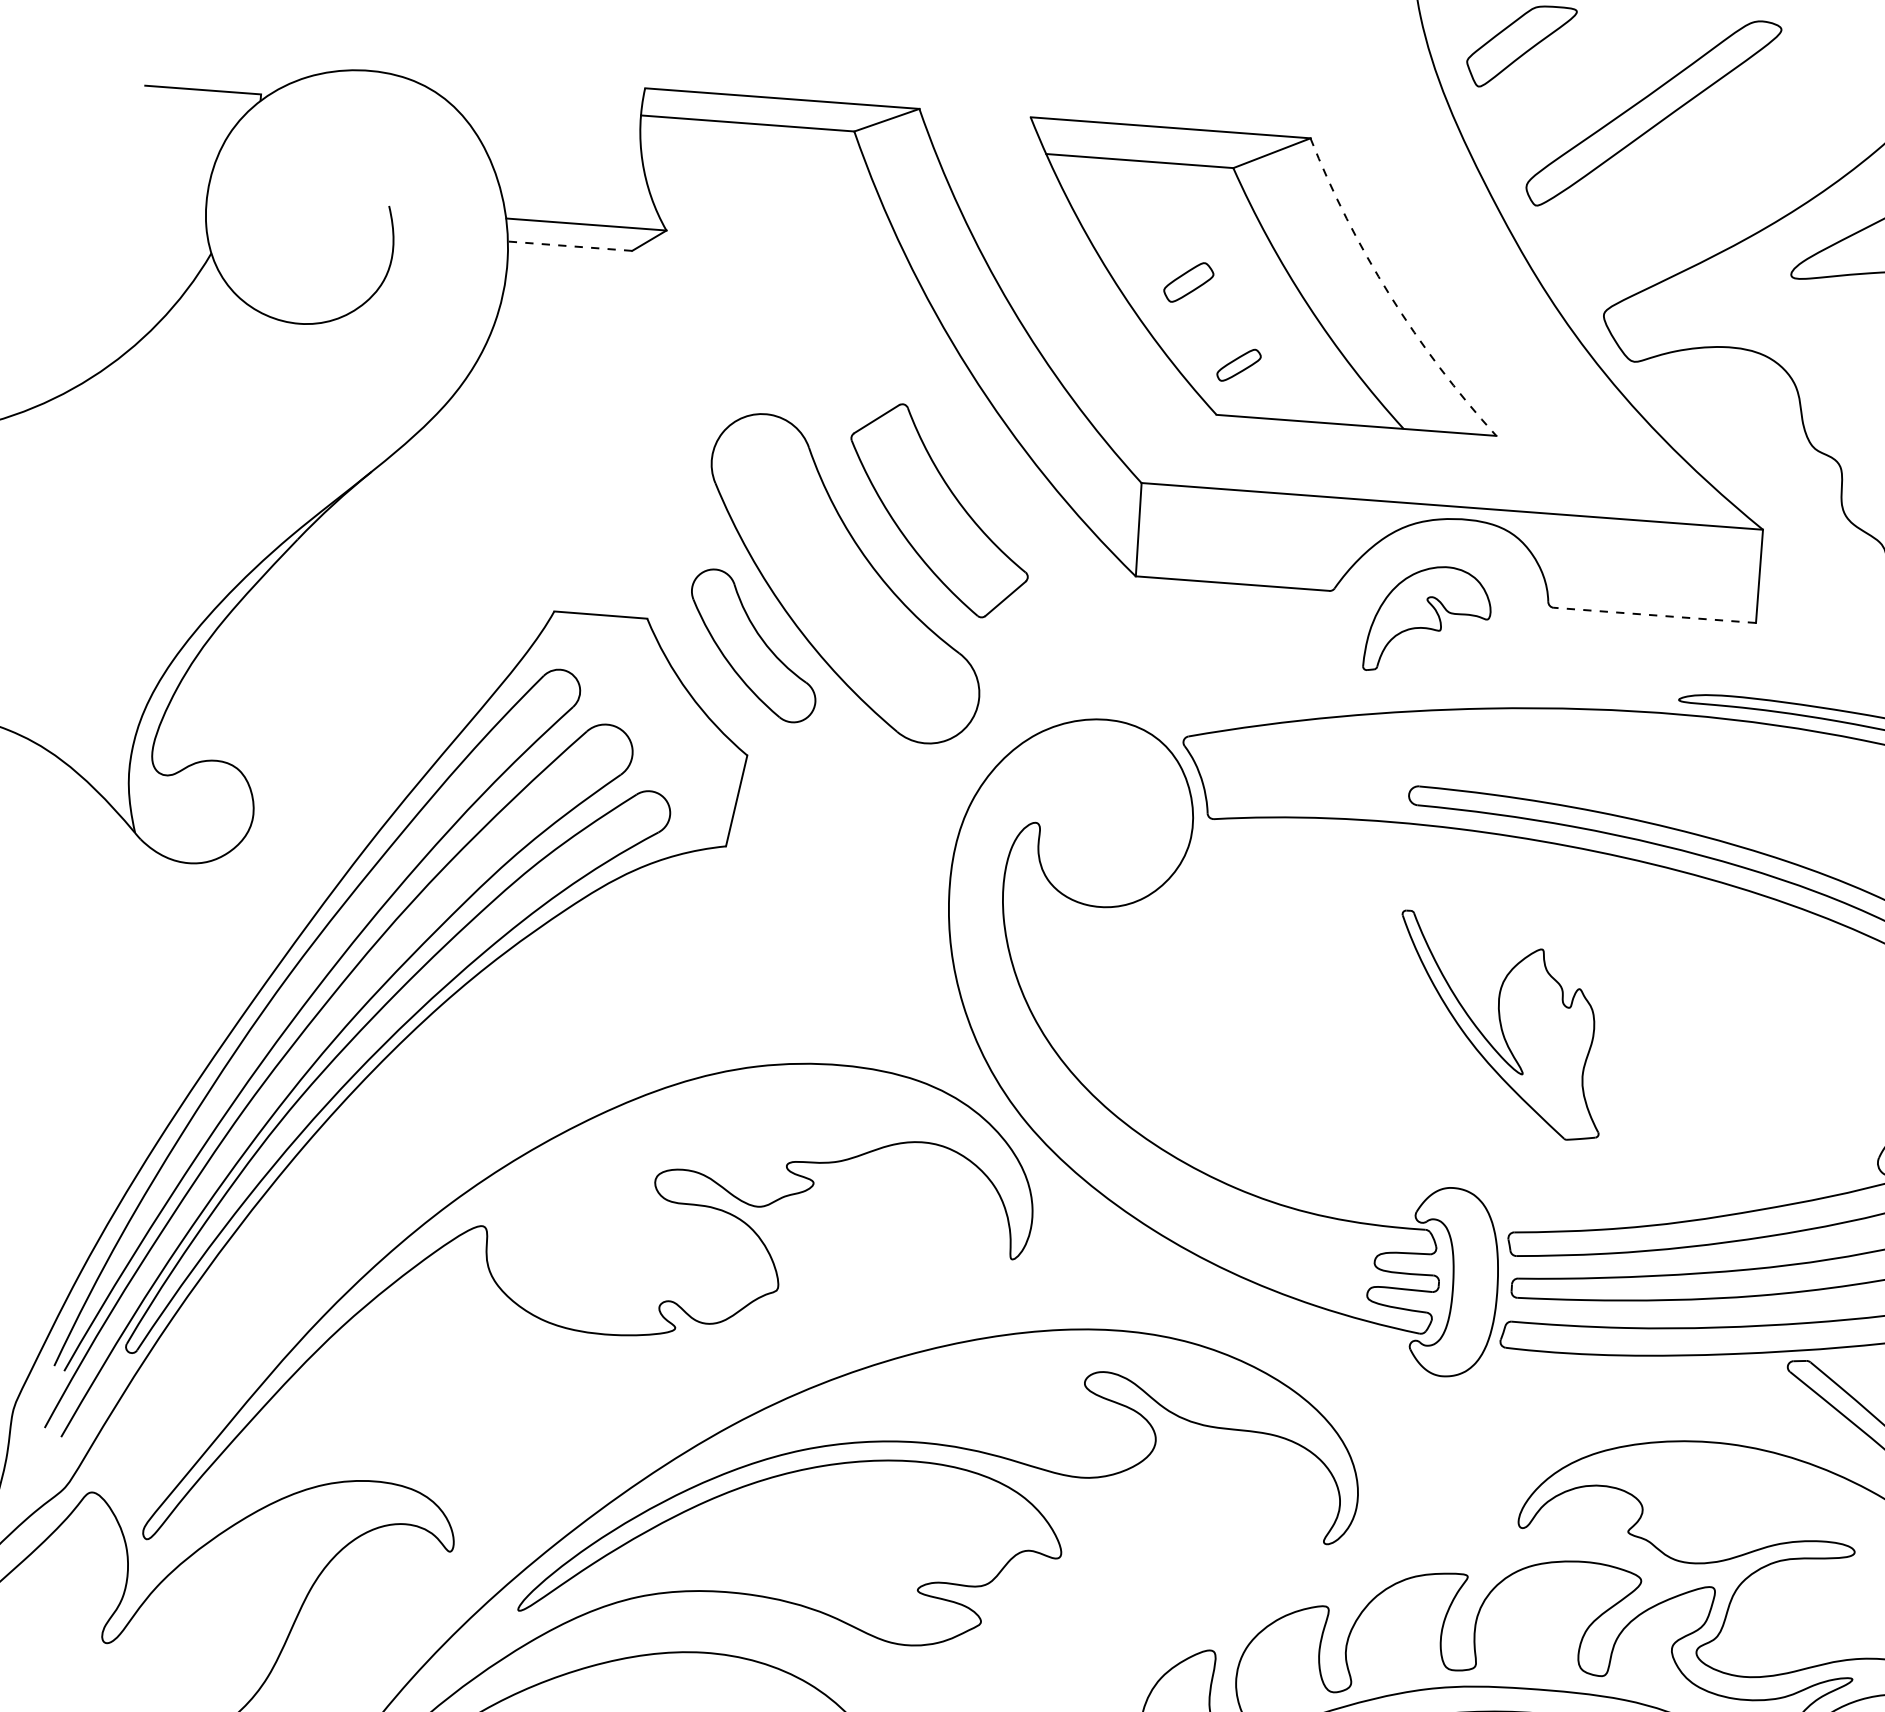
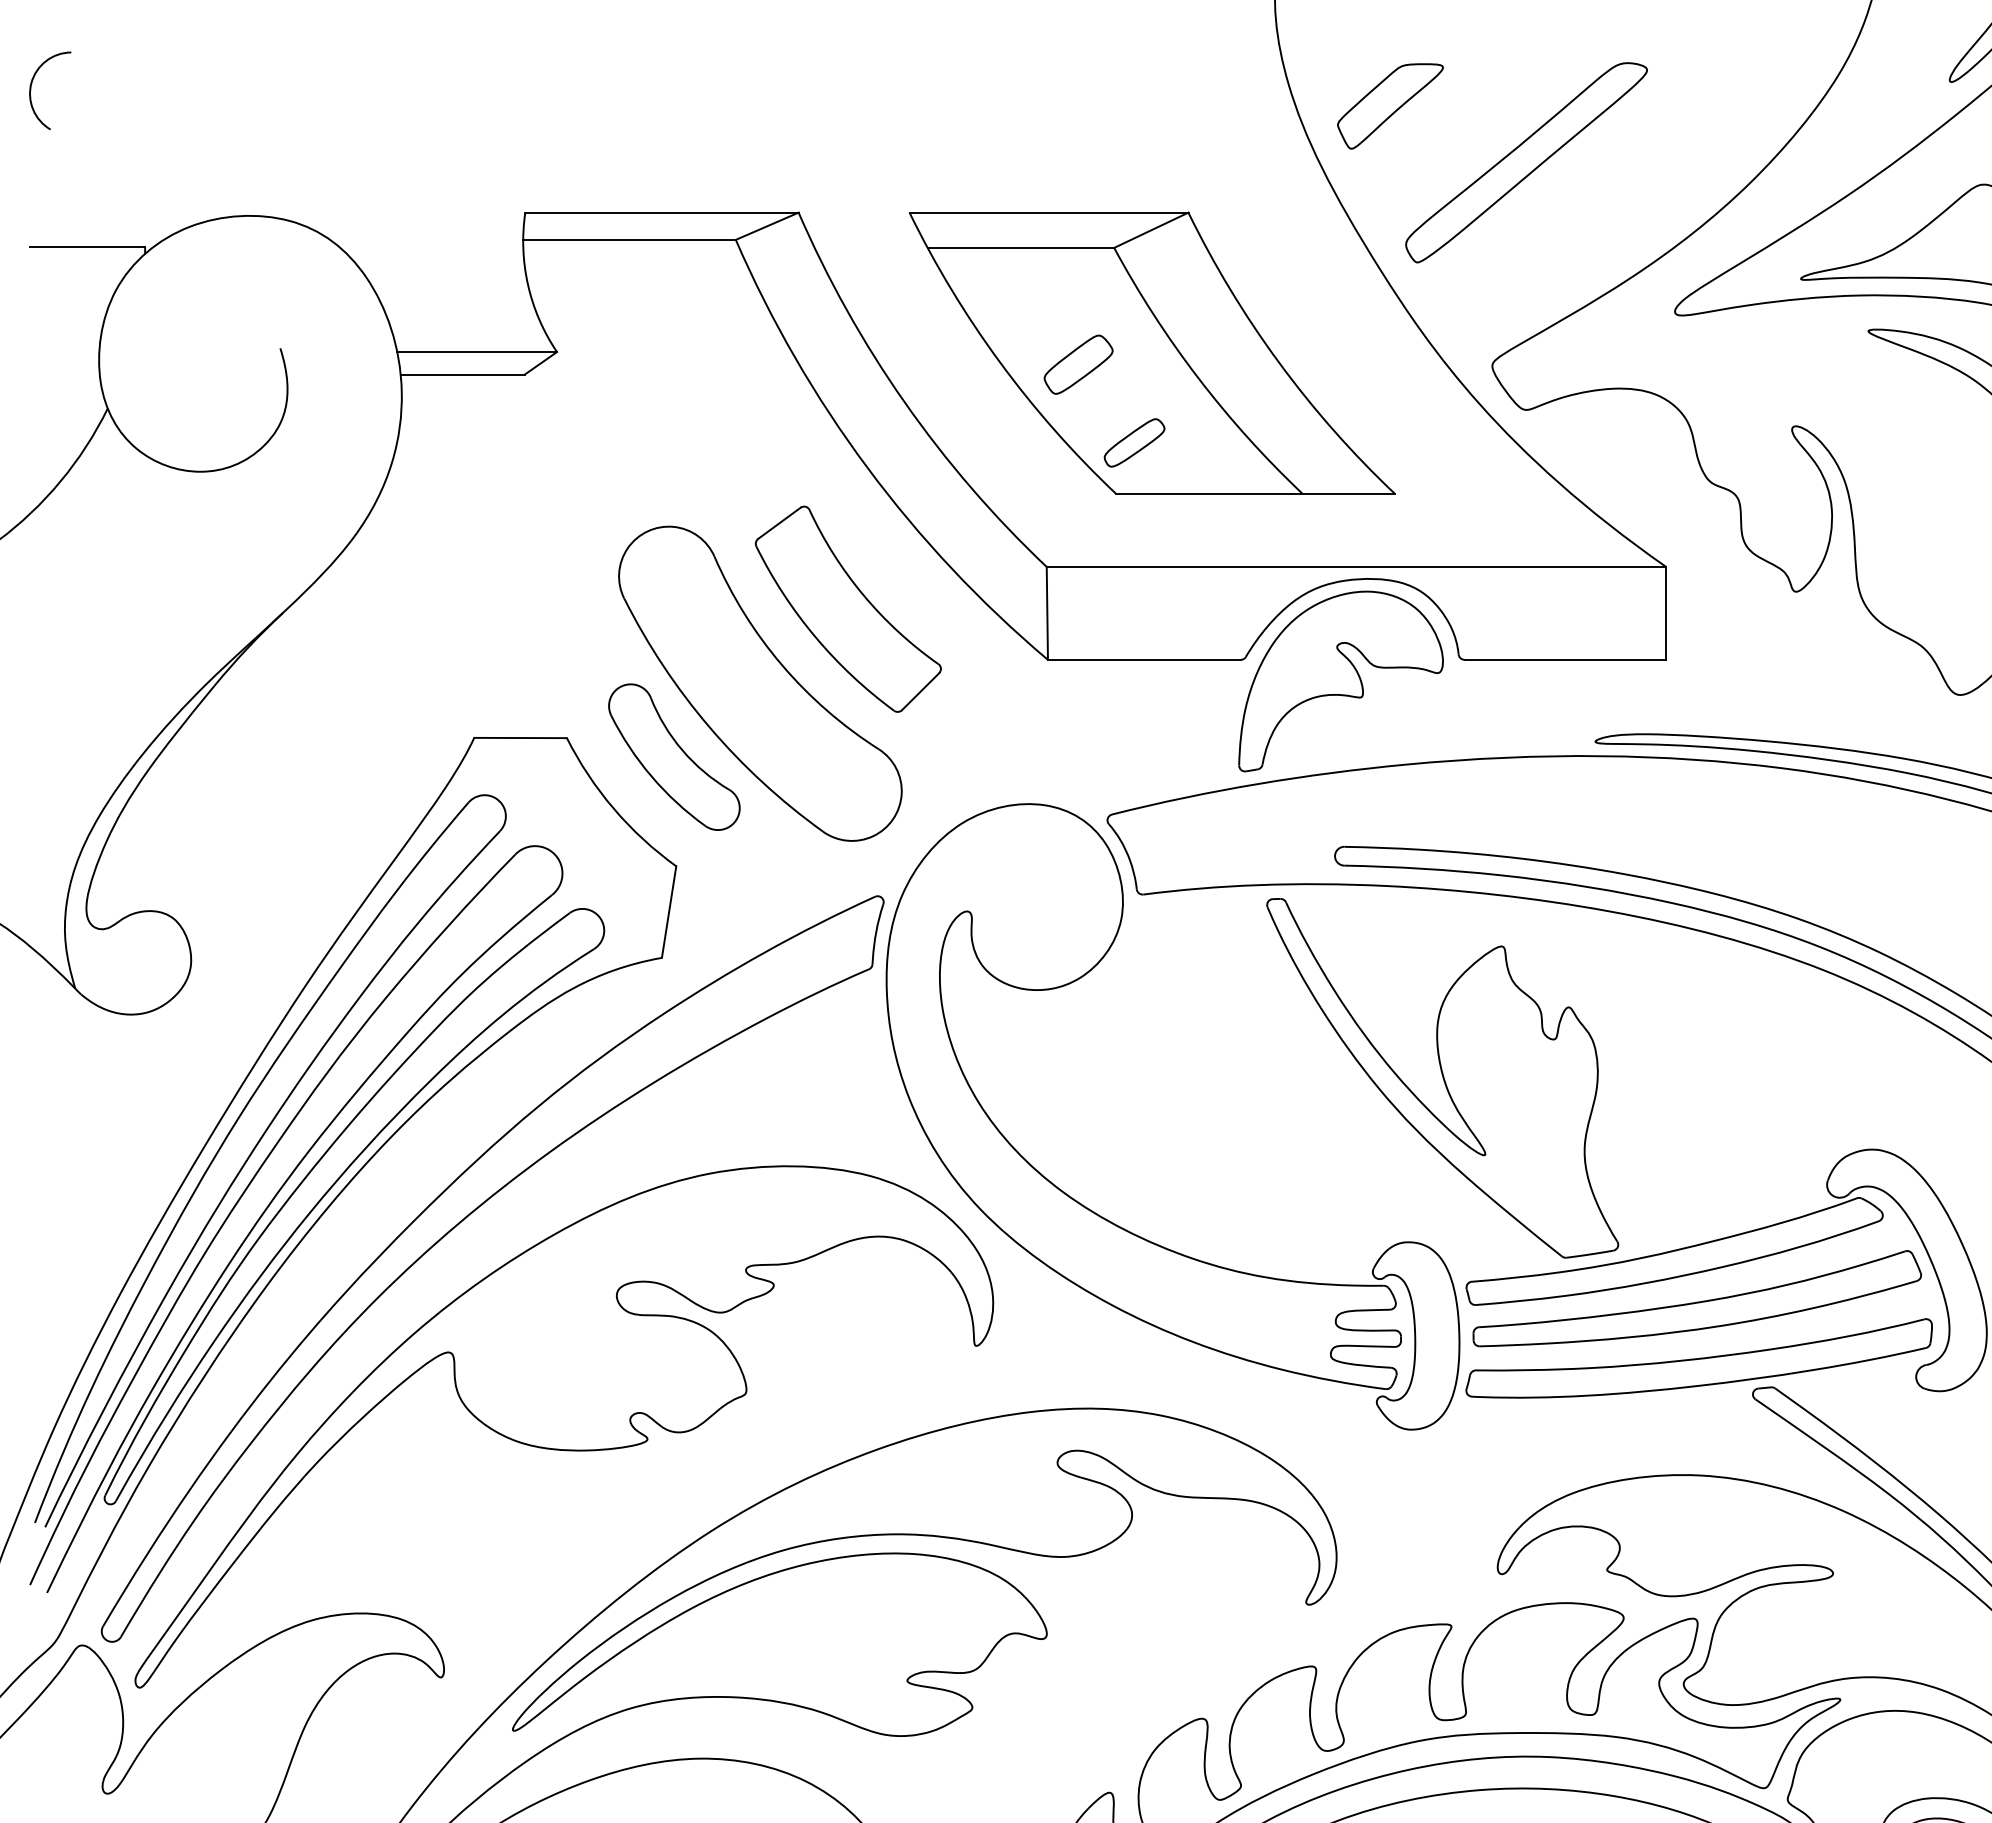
line: (569, 245) -> (462, 374), dashed -> solid
part: (1188, 282) -> (1078, 364), size x1.43
arc: (1389, 295) -> (1278, 362), dashed -> solid
part: (1239, 364) -> (1134, 442), size x1.43
line: (1655, 615) -> (1565, 659), dashed -> solid
part: (1427, 620) -> (1340, 681), size x1.67
part: (1500, 1026) -> (1442, 1078), size x1.67
part: (501, 1099) -> (458, 1225), added

